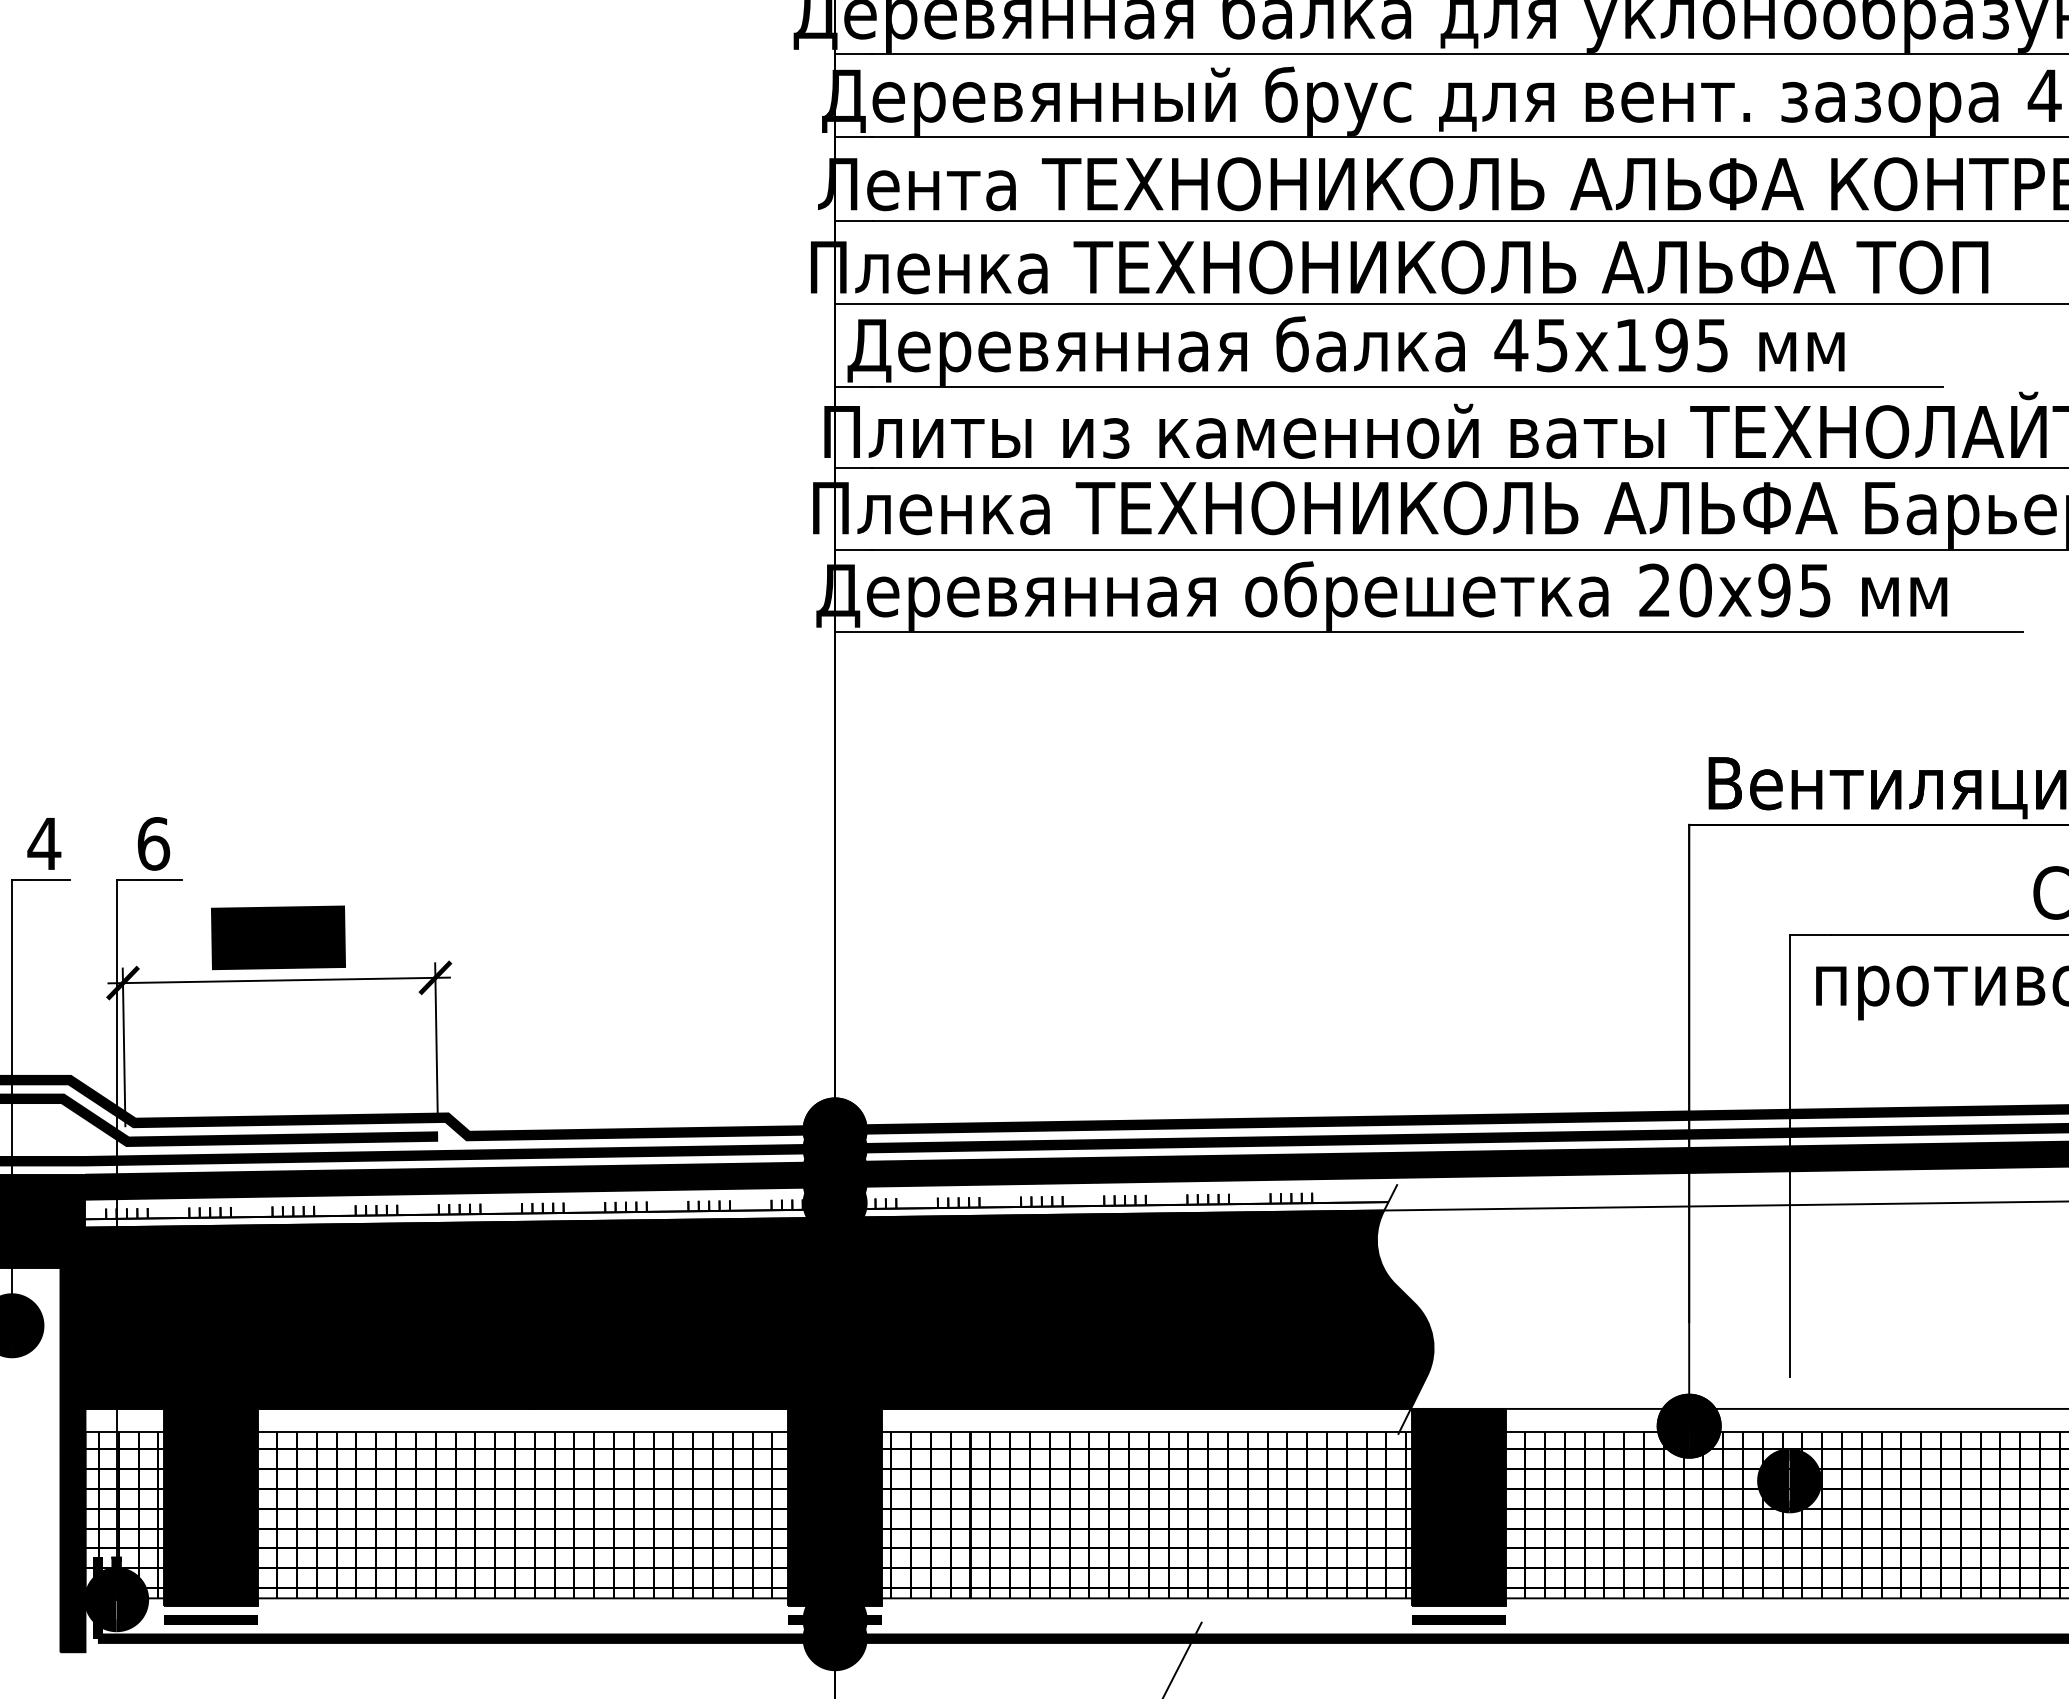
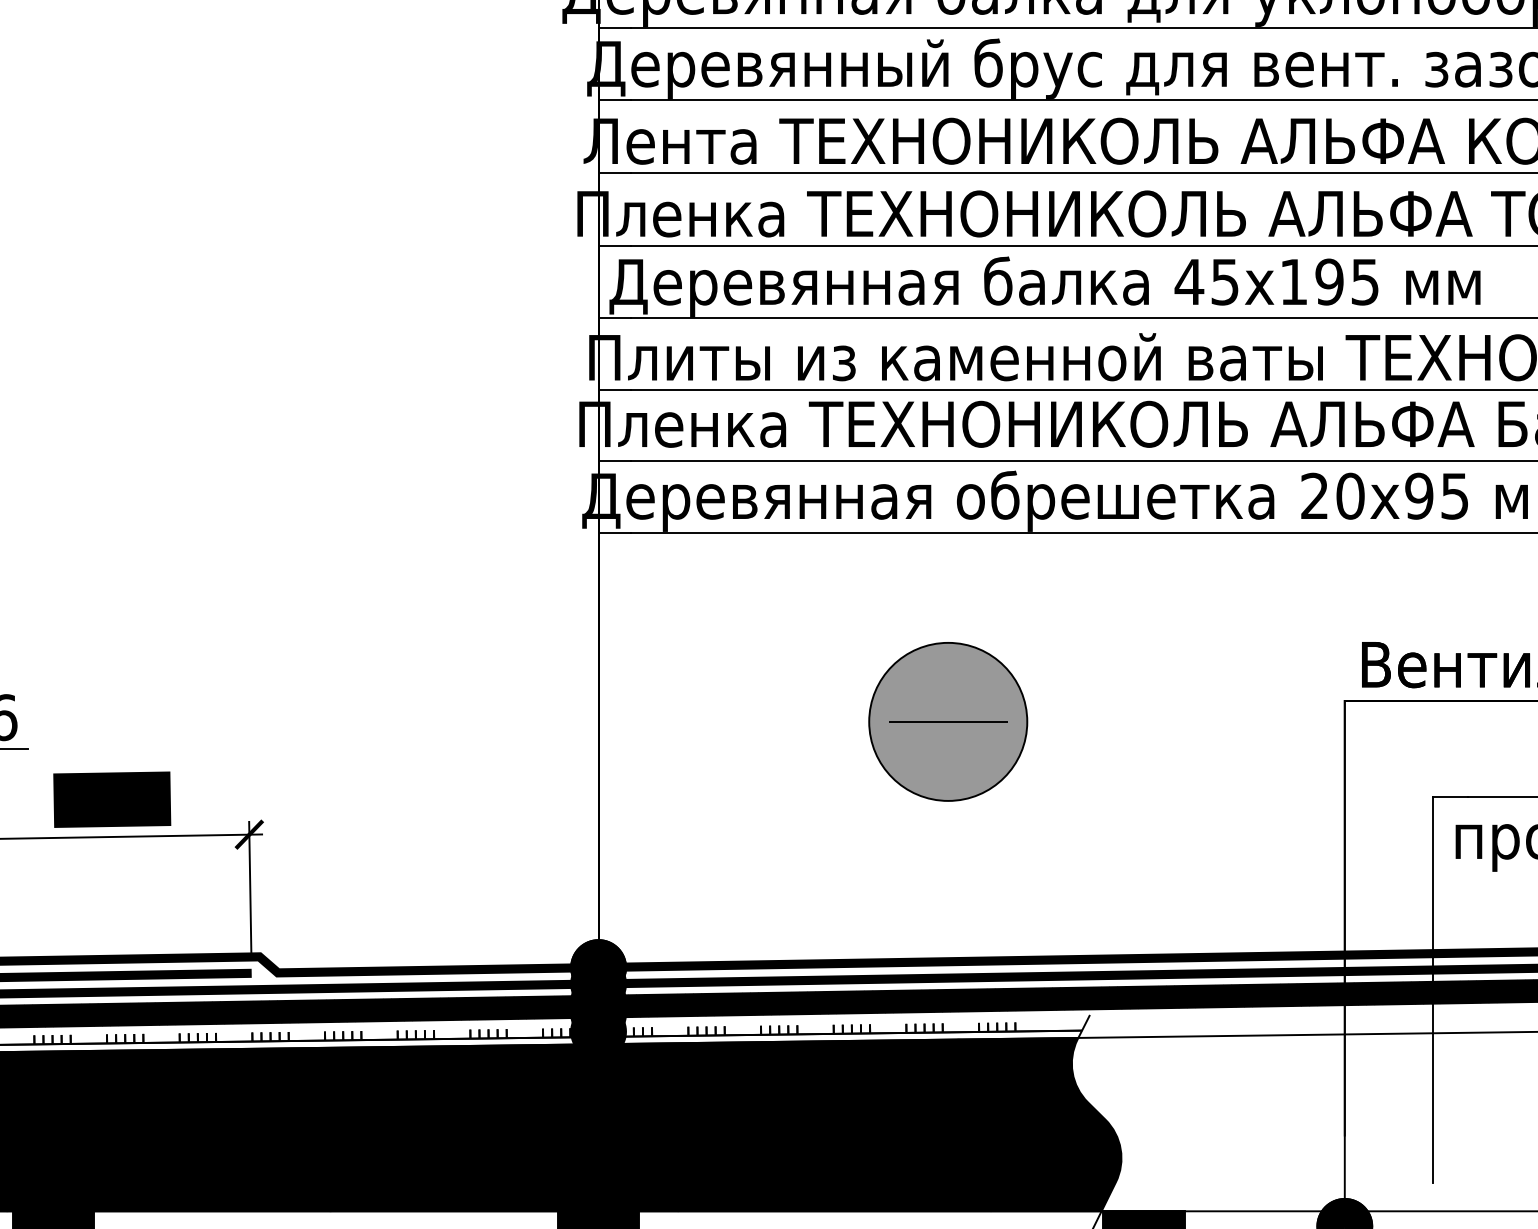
part: (1235, 848) -> (948, 721), added

